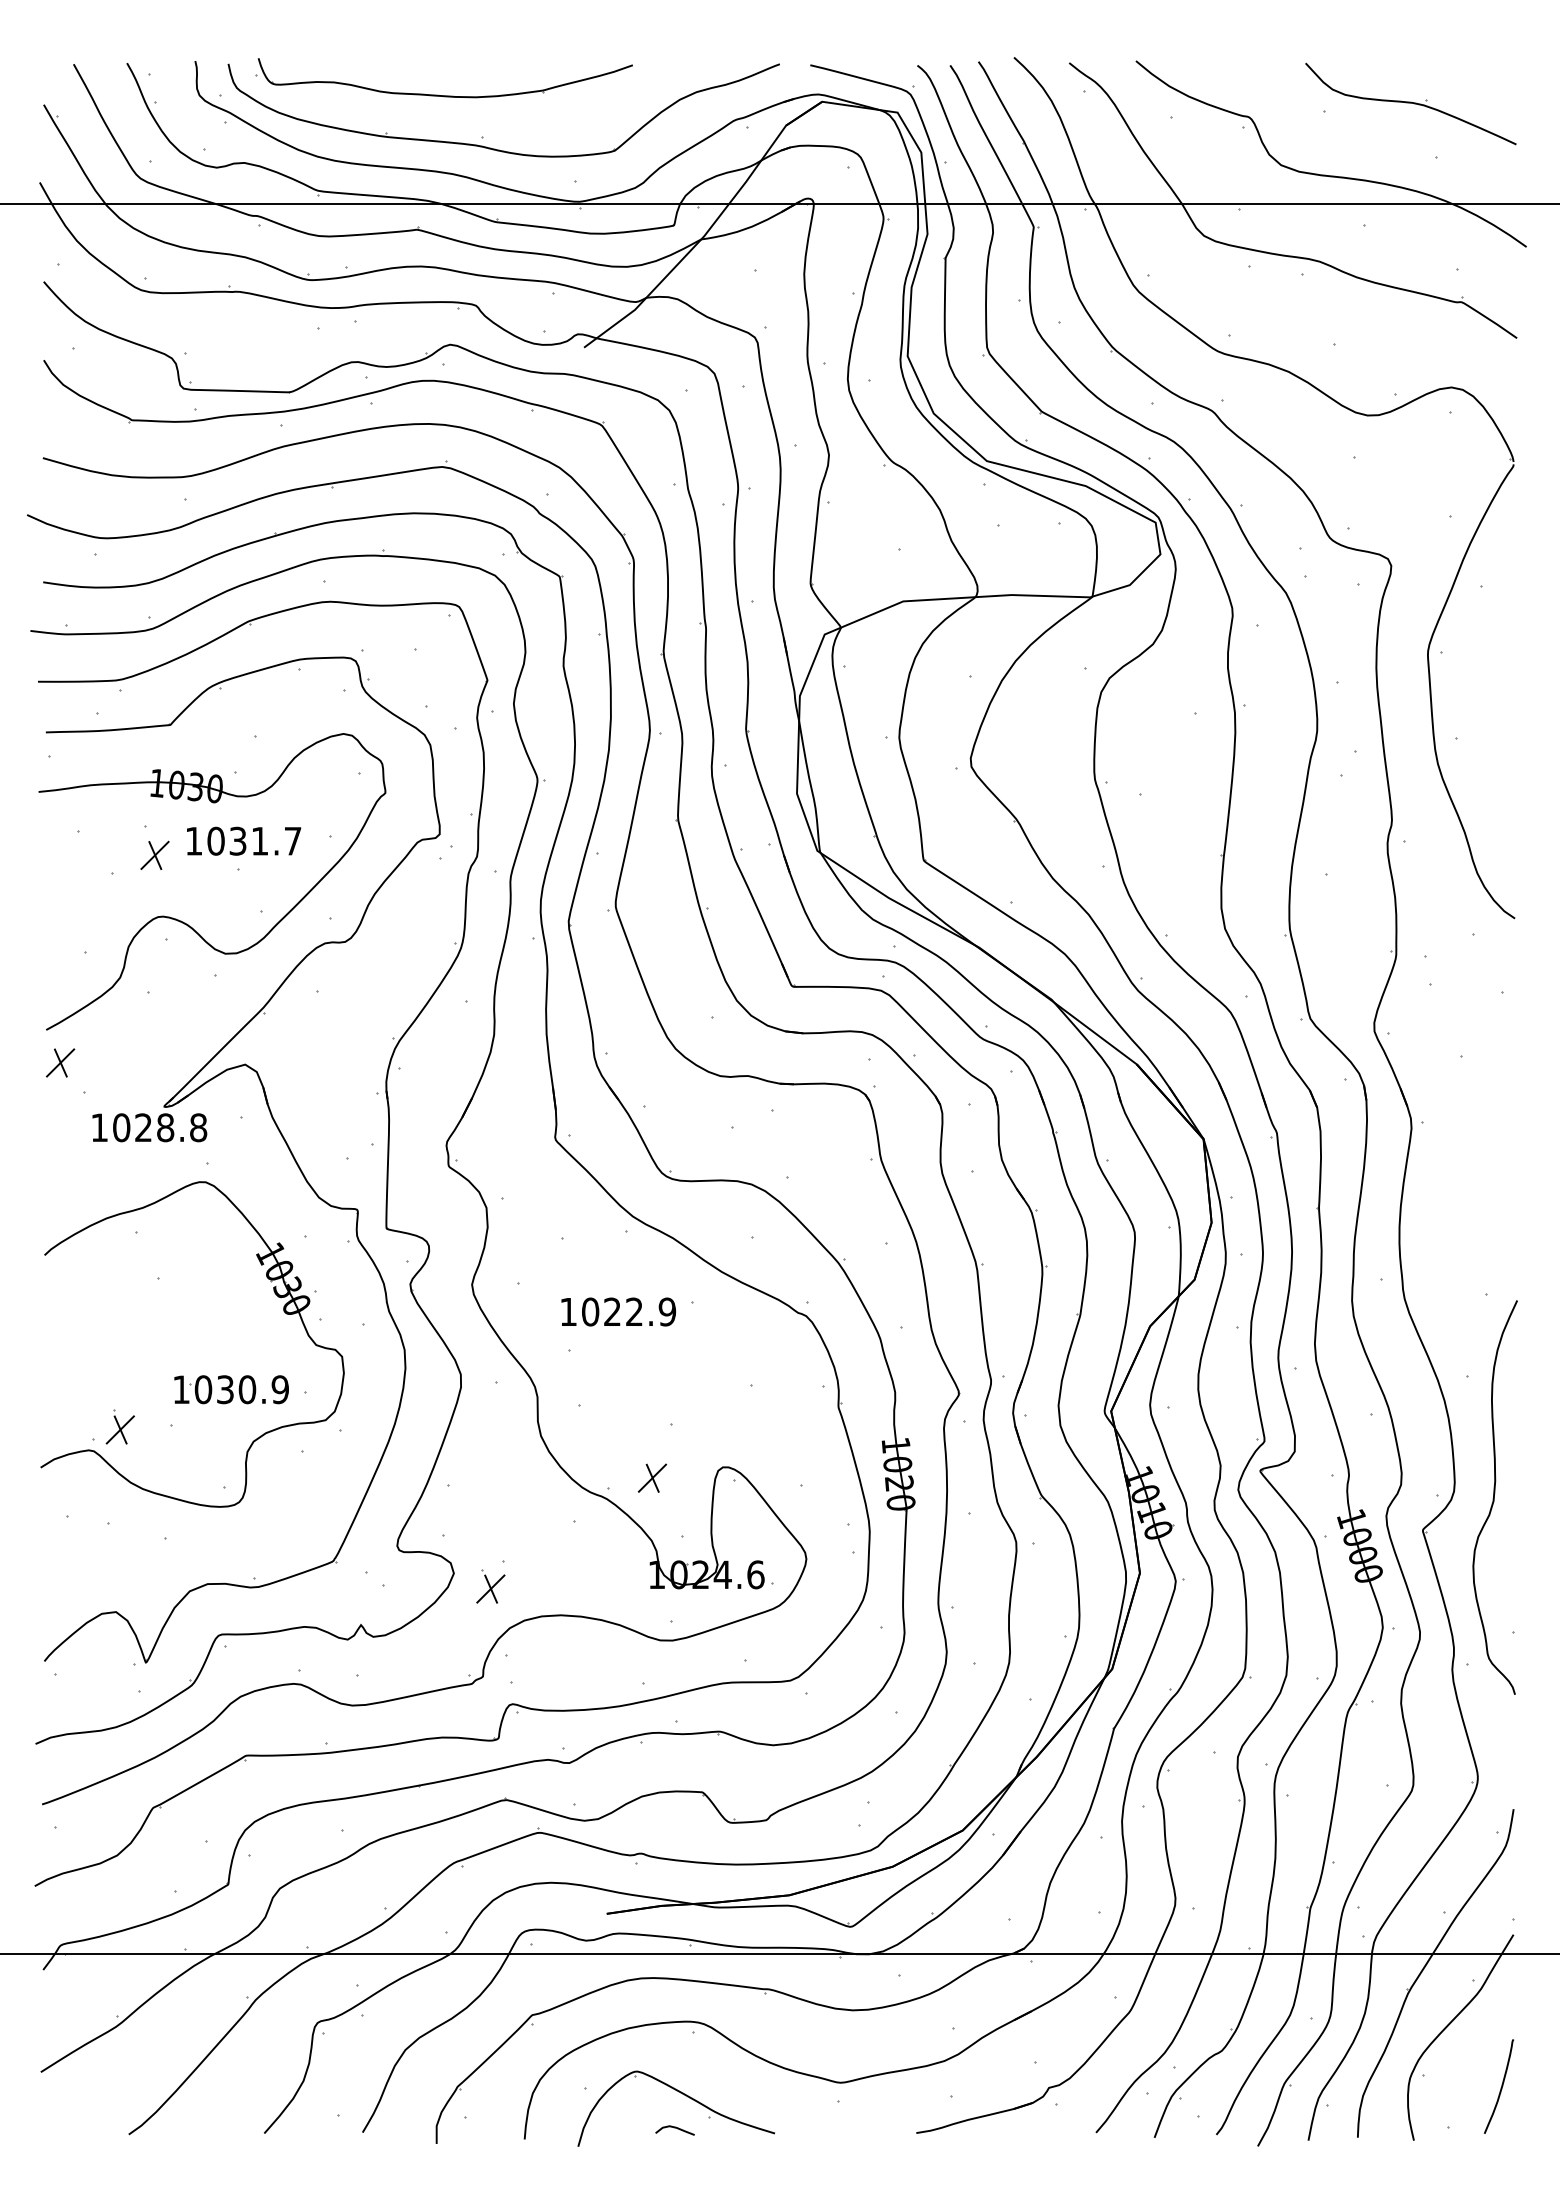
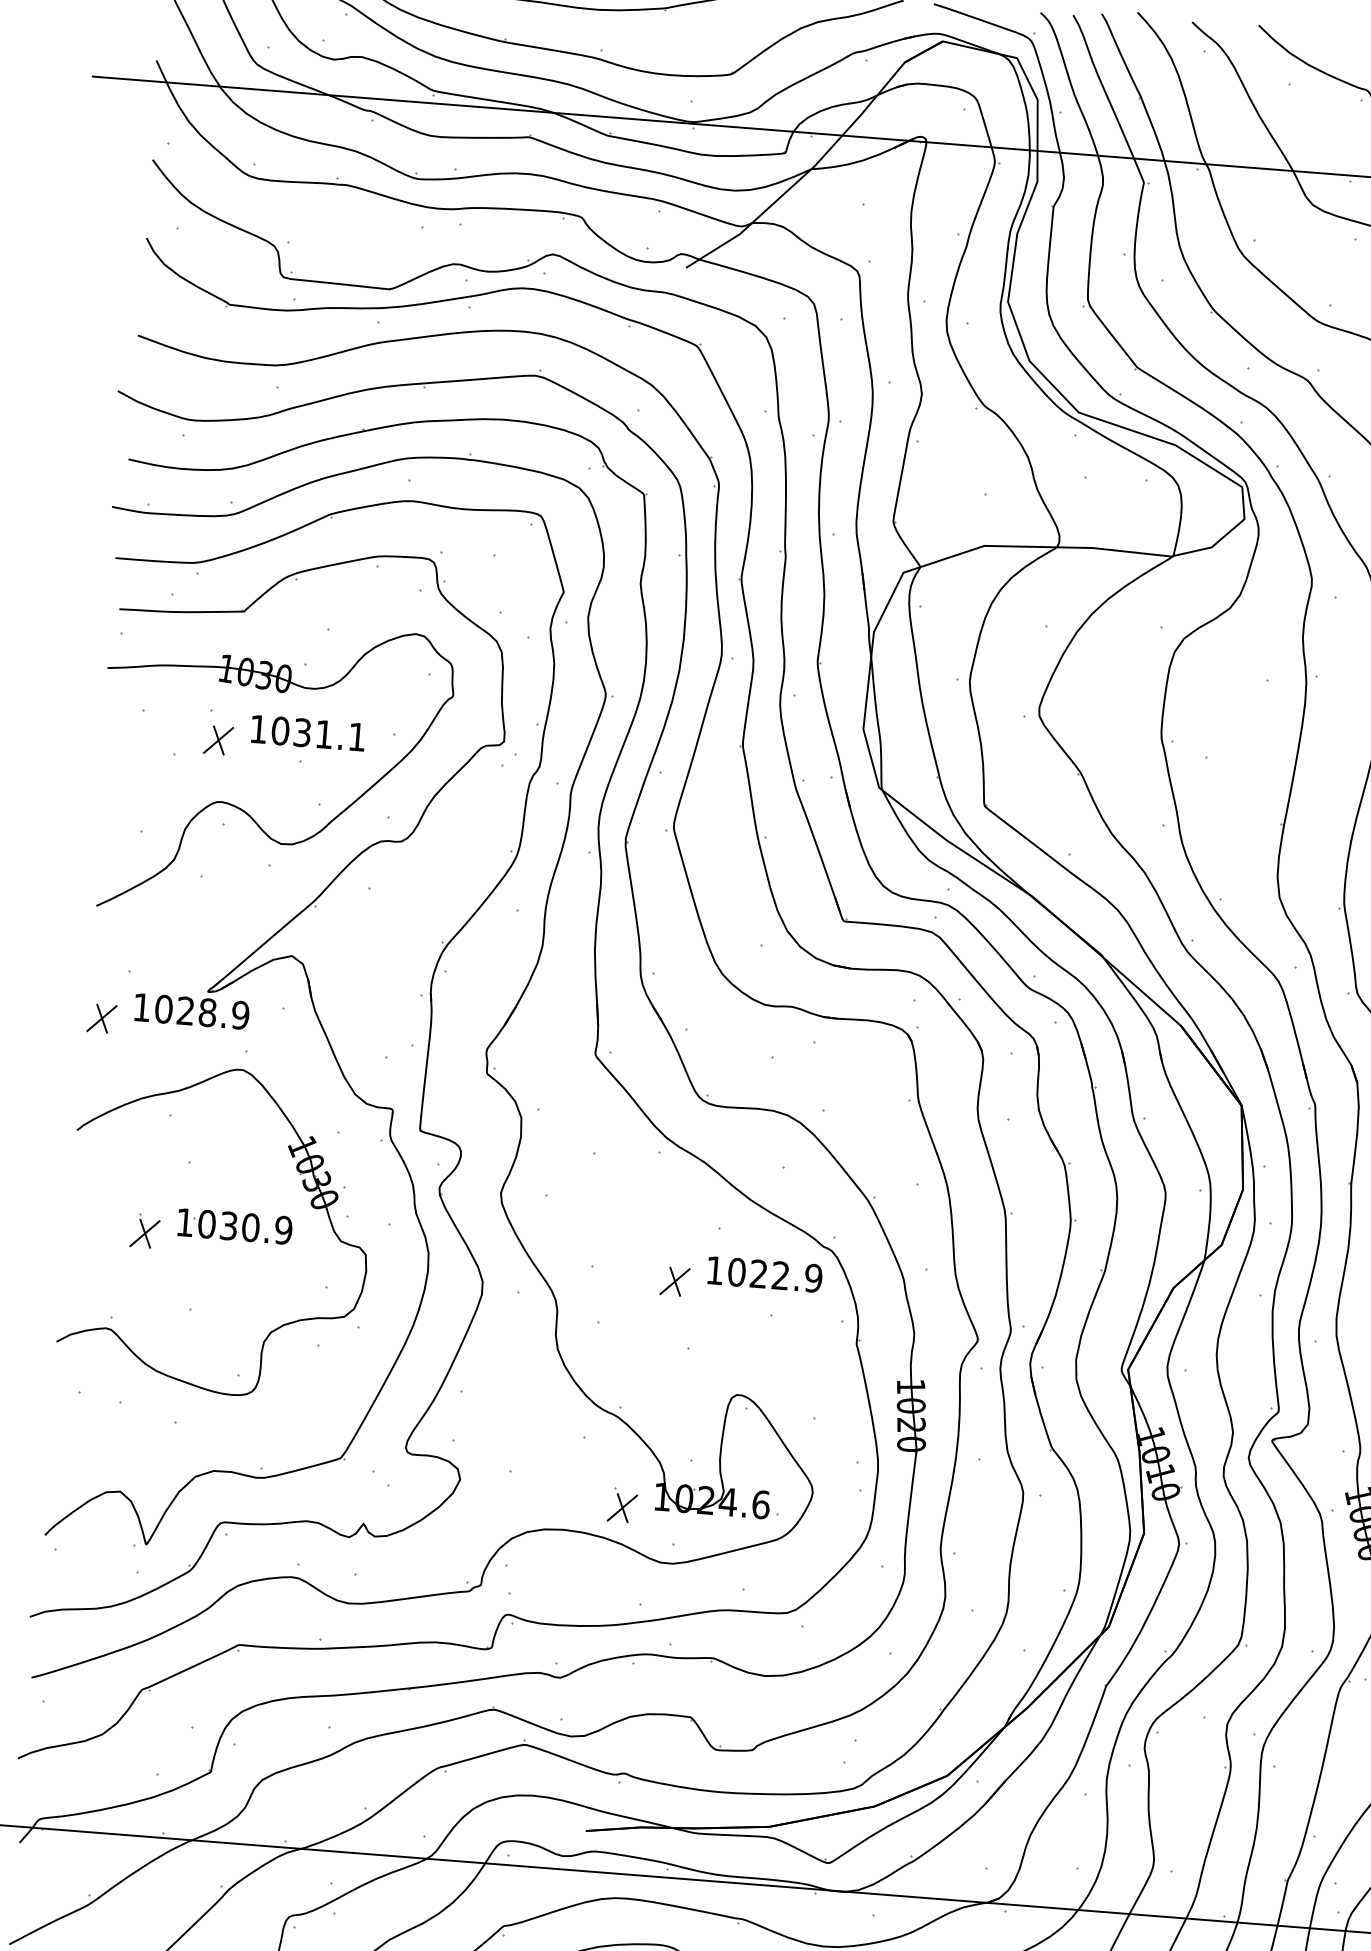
text: (293, 841) -> (357, 737), 1031.7 -> 1031.1
part: (60, 1062) -> (101, 1018), moved
text: (198, 1127) -> (240, 1015), 1028.8 -> 1028.9
text: (618, 1311) -> (764, 1273), moved
part: (231, 1389) -> (234, 1226), moved
part: (119, 1426) -> (144, 1230), moved
part: (652, 1477) -> (675, 1280), moved
part: (490, 1586) -> (622, 1505), moved

